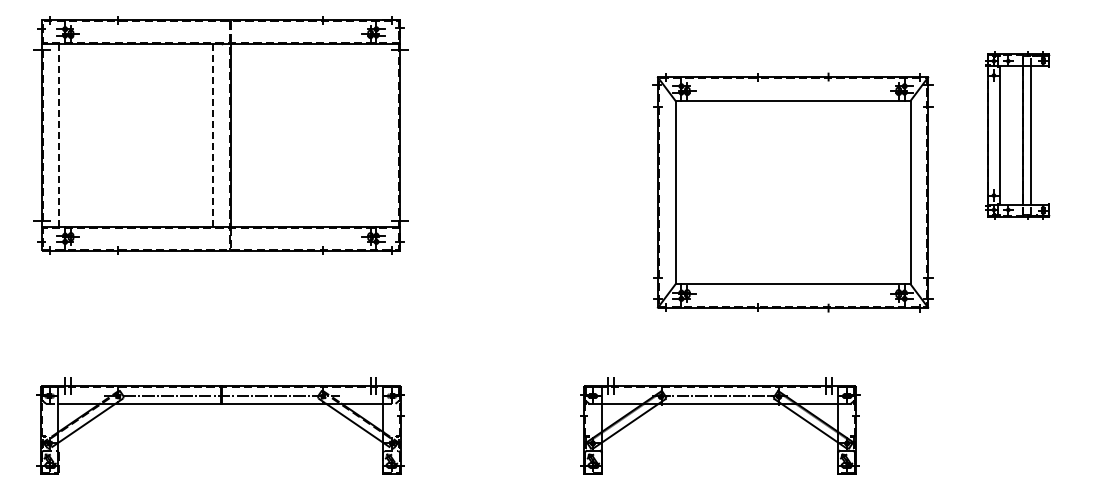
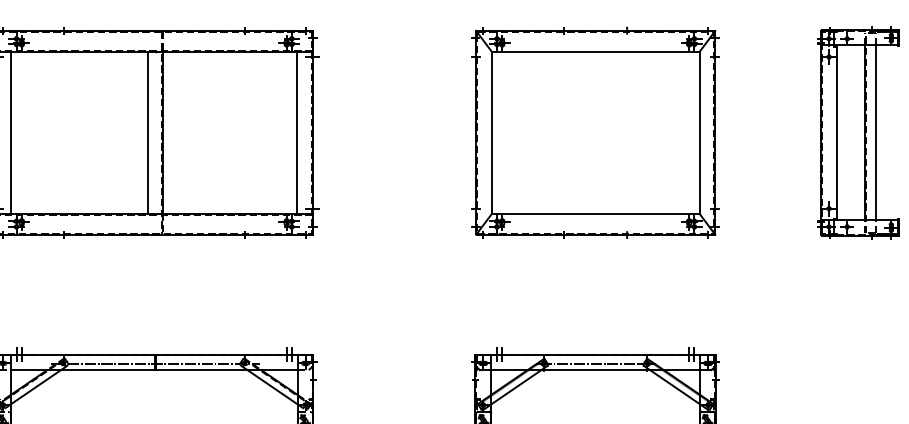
line: (59, 135) -> (11, 132), dashed -> solid
line: (213, 135) -> (147, 132), dashed -> solid
line: (382, 135) -> (297, 132), added
part: (1017, 135) -> (858, 132), size x1.43
part: (792, 192) -> (595, 132), moved

